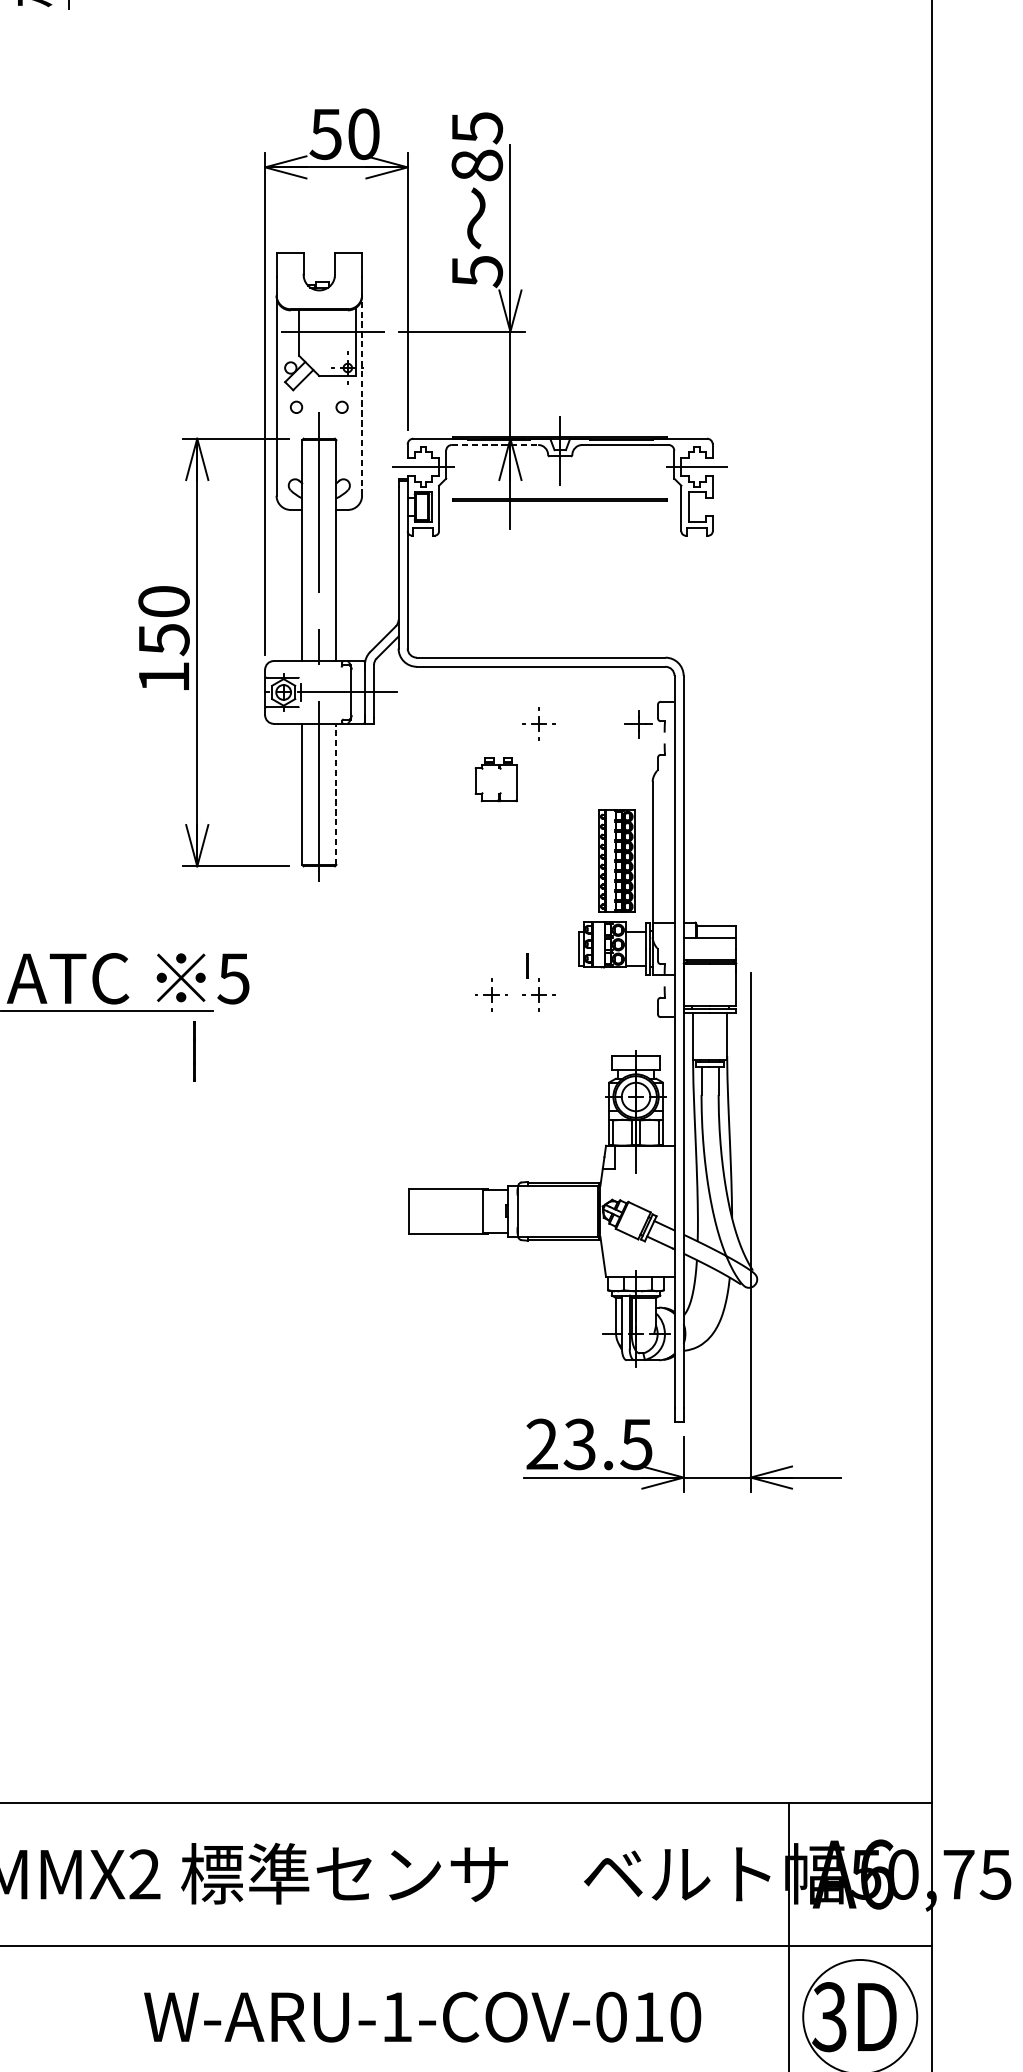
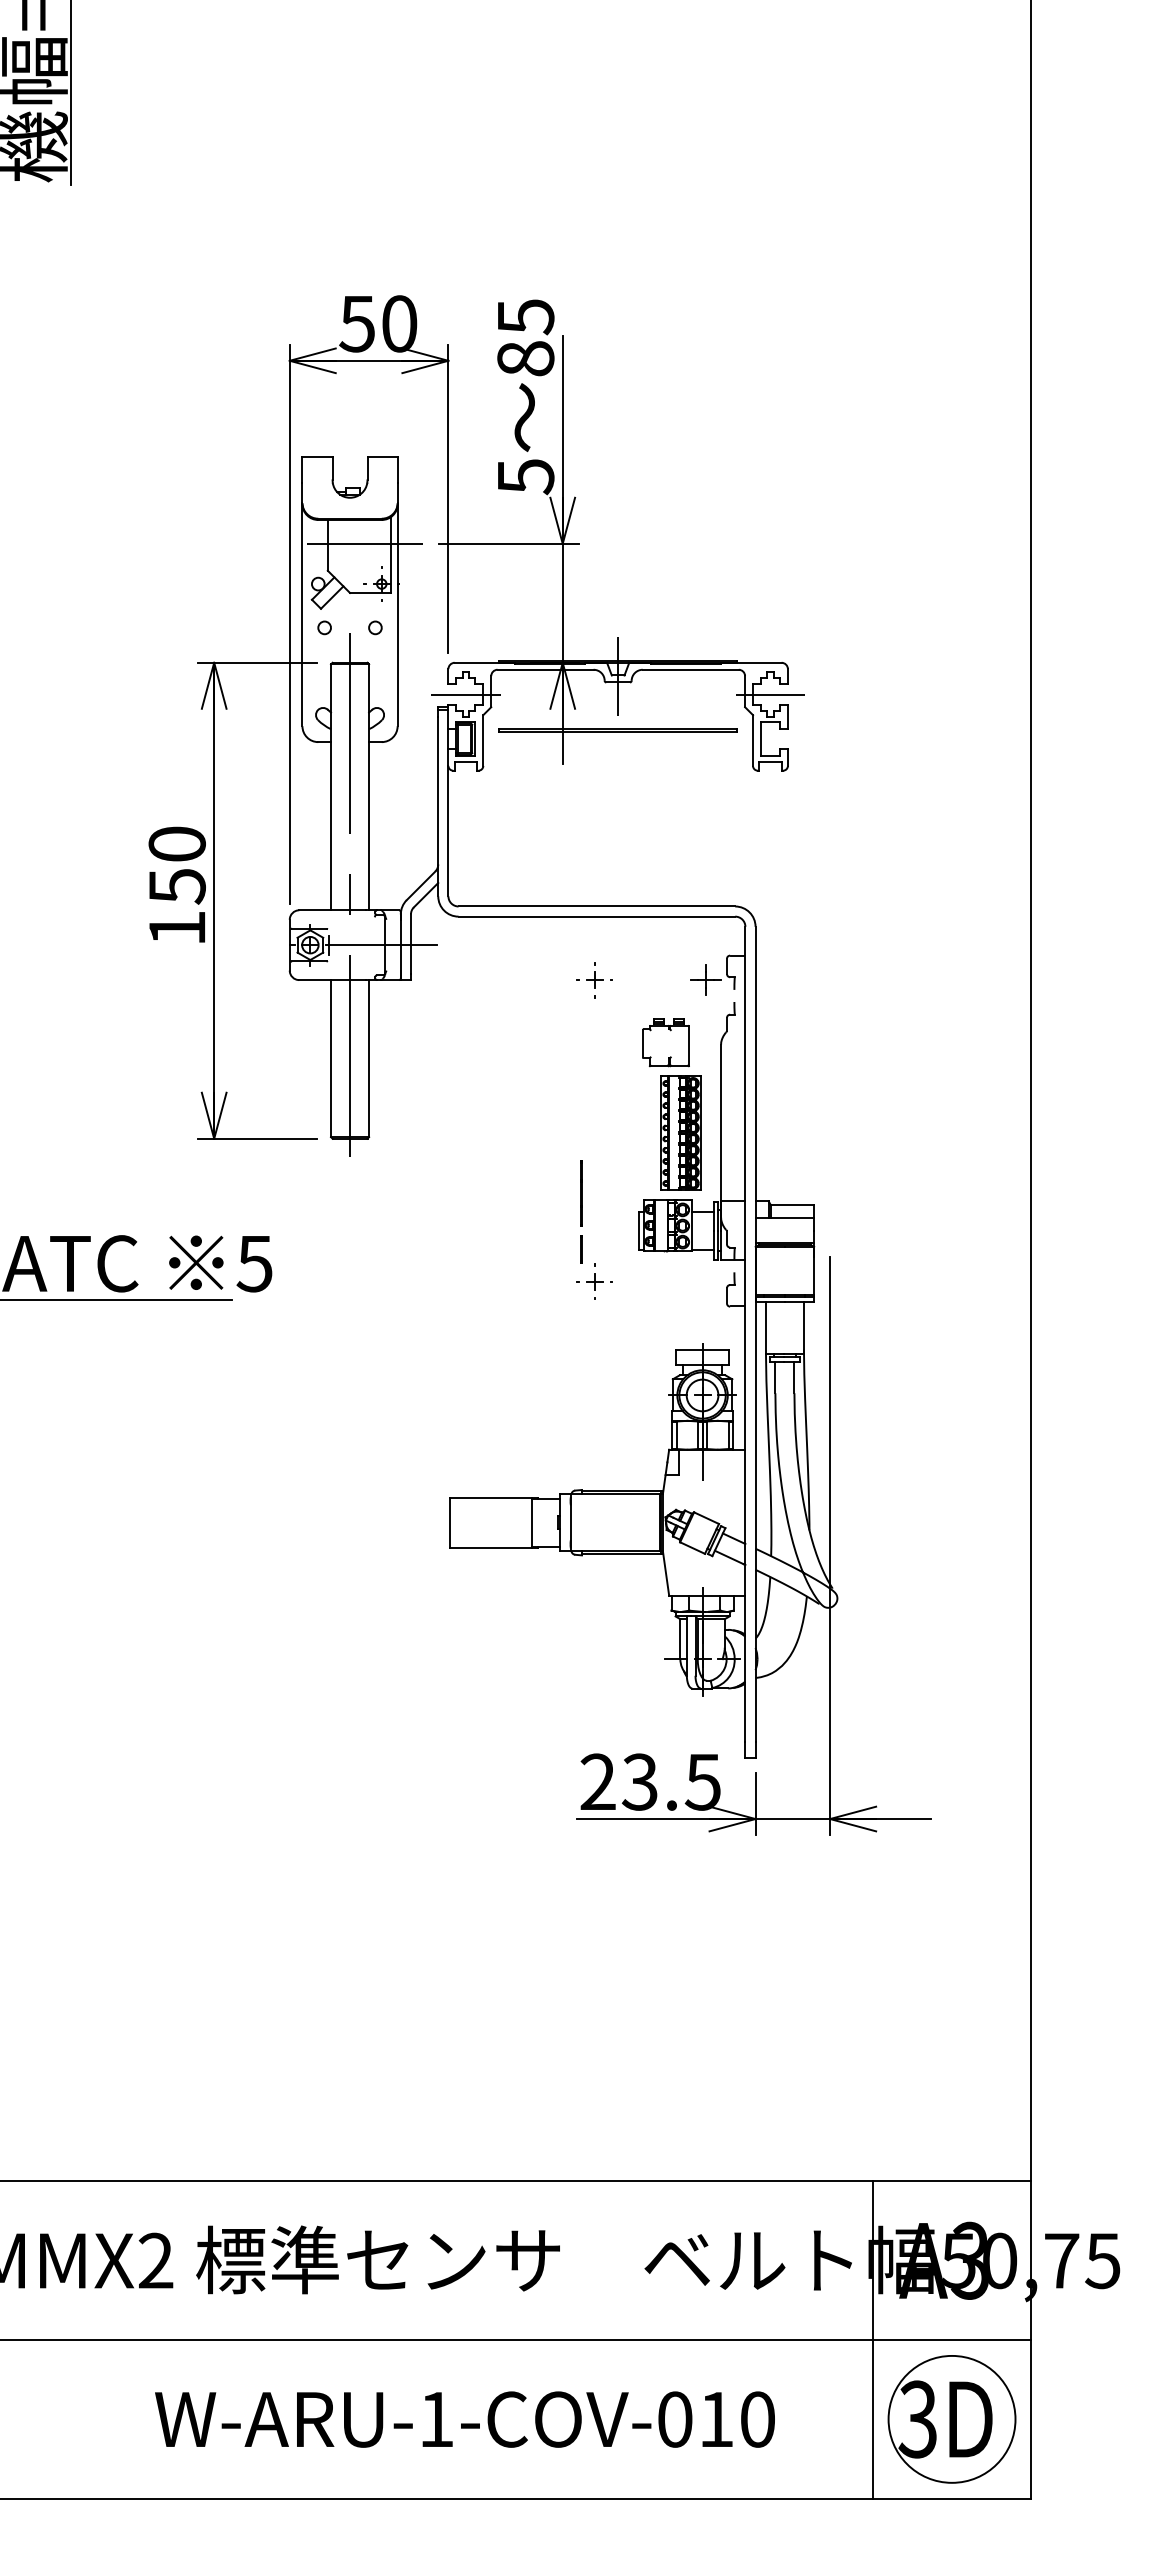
line: (361, 396) -> (397, 615), dashed -> solid
line: (494, 444) -> (545, 669), dashed -> solid
part: (495, 779) -> (665, 1042), moved
line: (336, 794) -> (369, 1058), dashed -> solid
part: (491, 994) -> (541, 1281), removed
line: (194, 1051) -> (581, 1193), moved
text: (875, 1874) -> (969, 2260), A6 -> A3

